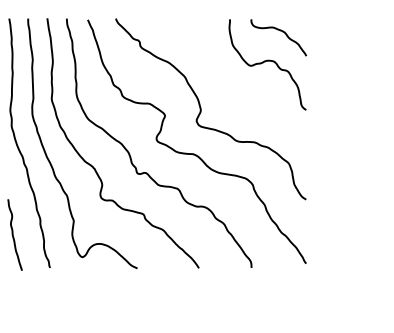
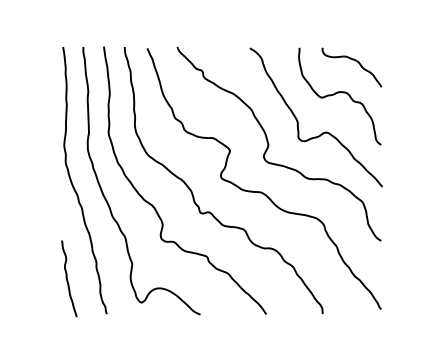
curve: (251, 98) -> (322, 132), added

